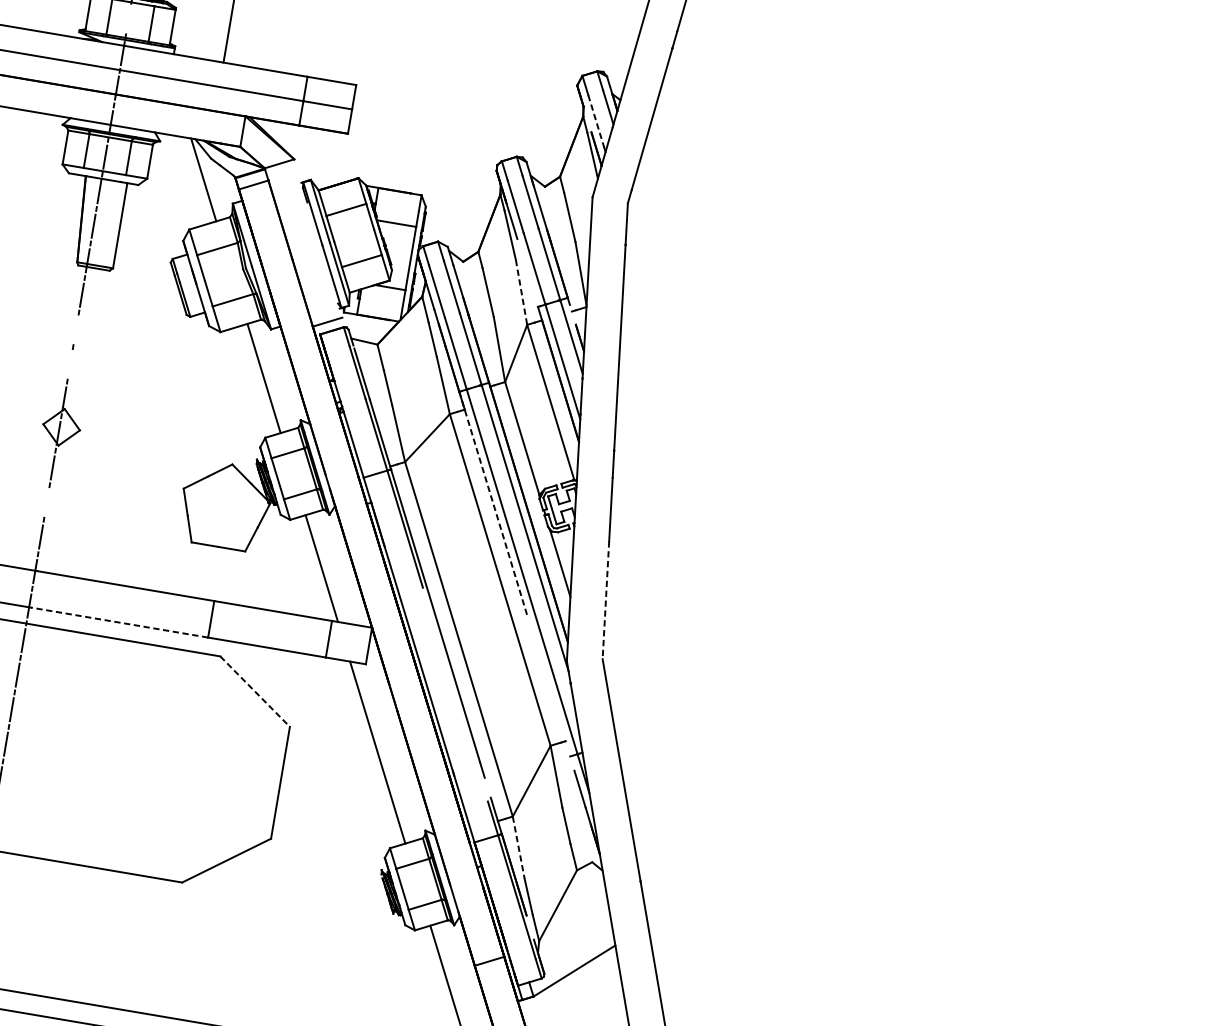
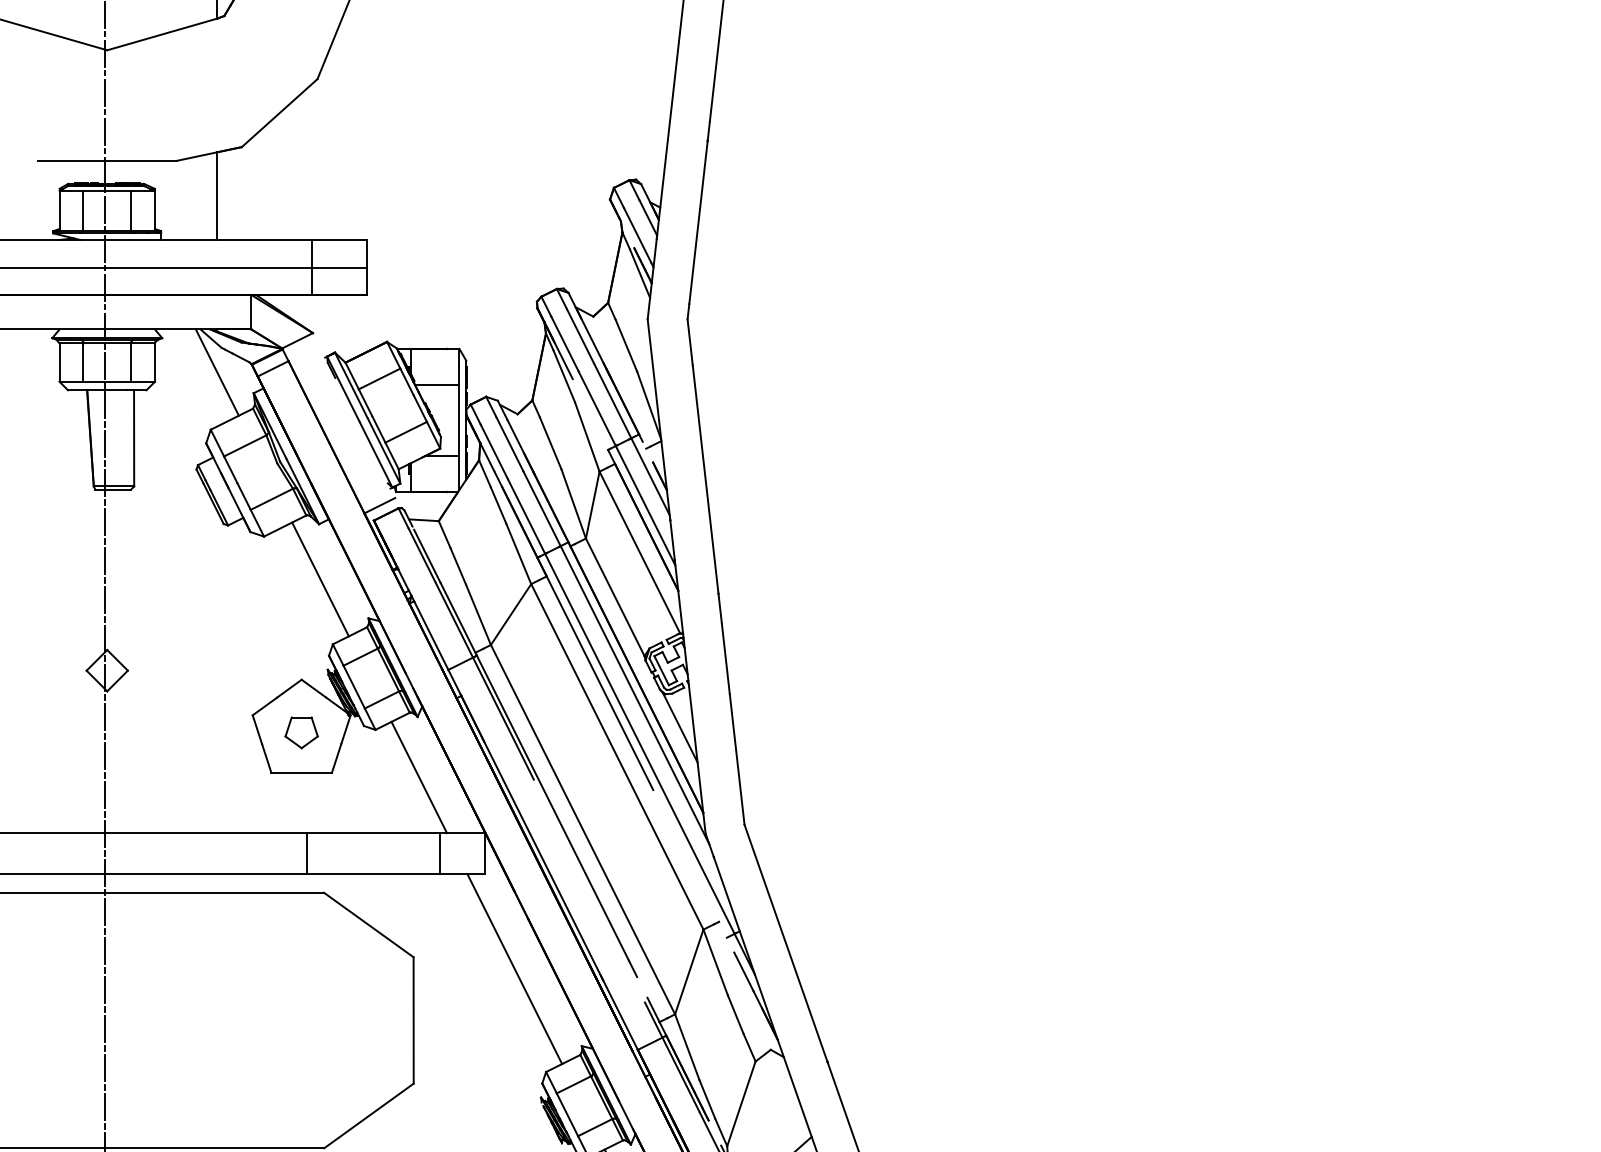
line: (129, 18) -> (105, 209), added
line: (596, 121) -> (637, 235), dashed -> solid
line: (521, 292) -> (587, 437), dashed -> solid
line: (76, 329) -> (105, 560), added
line: (70, 364) -> (105, 599), added
line: (47, 502) -> (105, 755), added
line: (493, 502) -> (595, 673), dashed -> solid
part: (224, 511) -> (301, 732), added
line: (606, 600) -> (737, 759), dashed -> solid
line: (119, 622) -> (207, 874), dashed -> solid
line: (255, 692) -> (369, 925), dashed -> solid
line: (518, 847) -> (687, 1047), dashed -> solid

